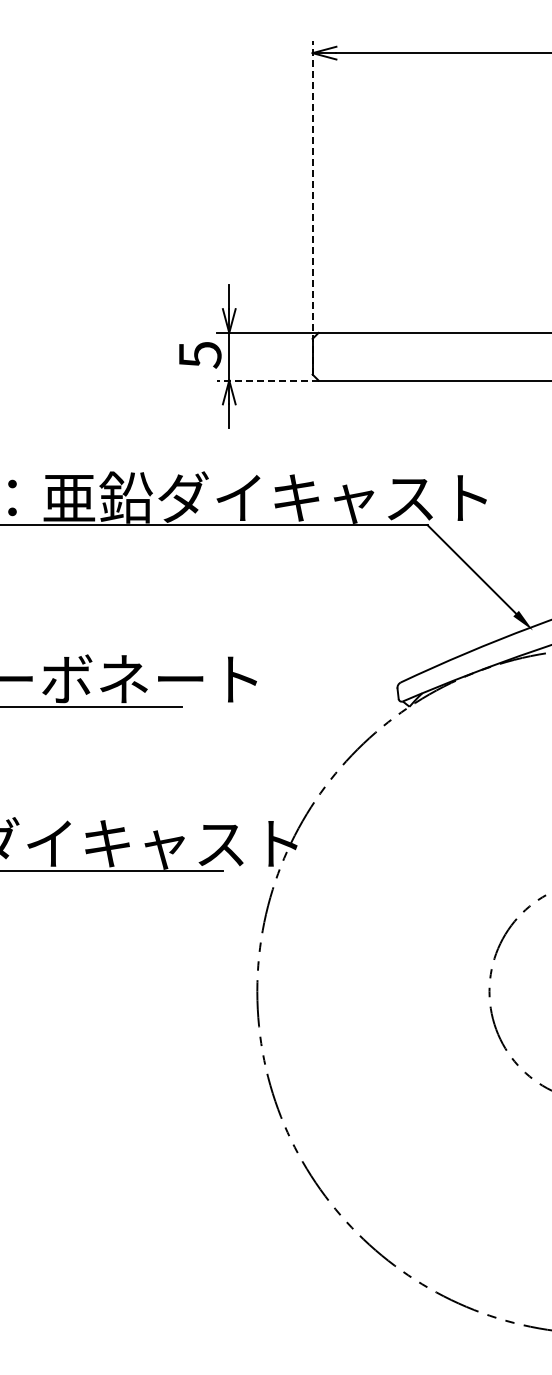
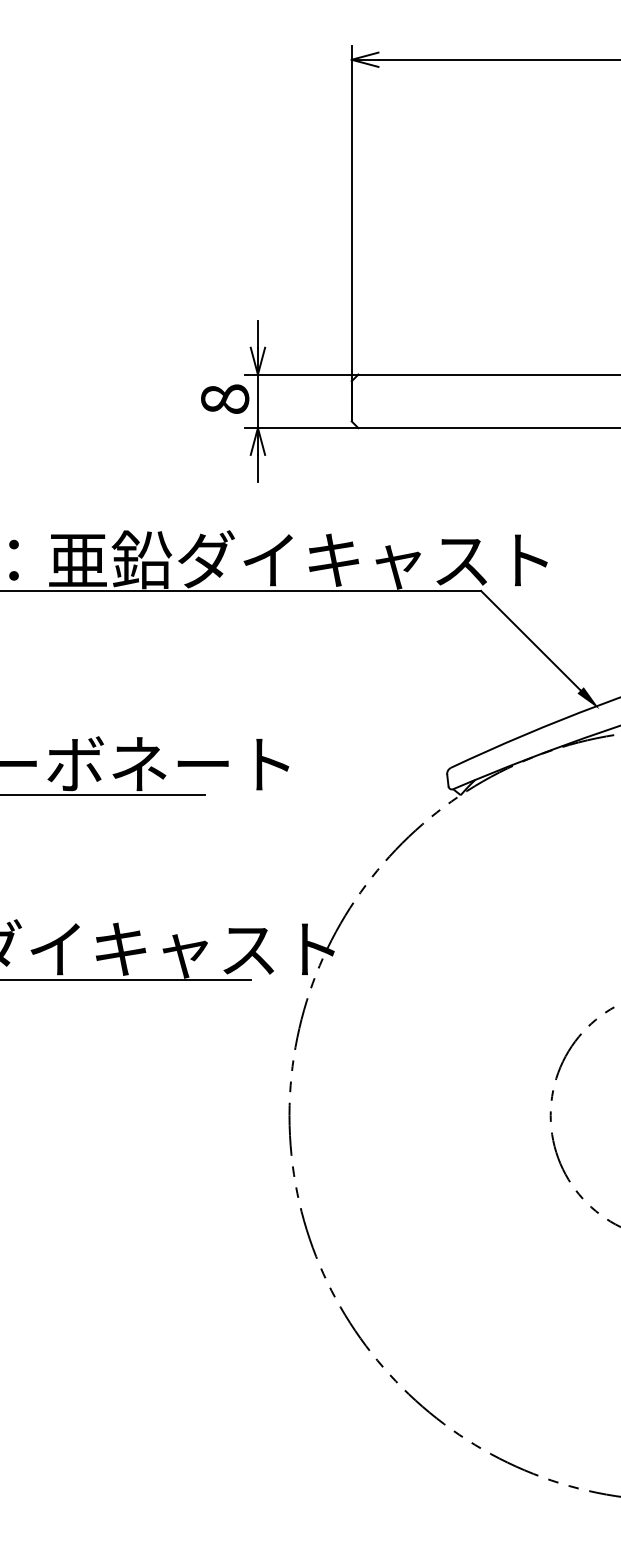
line: (312, 207) -> (351, 233), dashed -> solid
text: (199, 354) -> (224, 398), 5 -> 8
line: (267, 380) -> (300, 428), dashed -> solid

